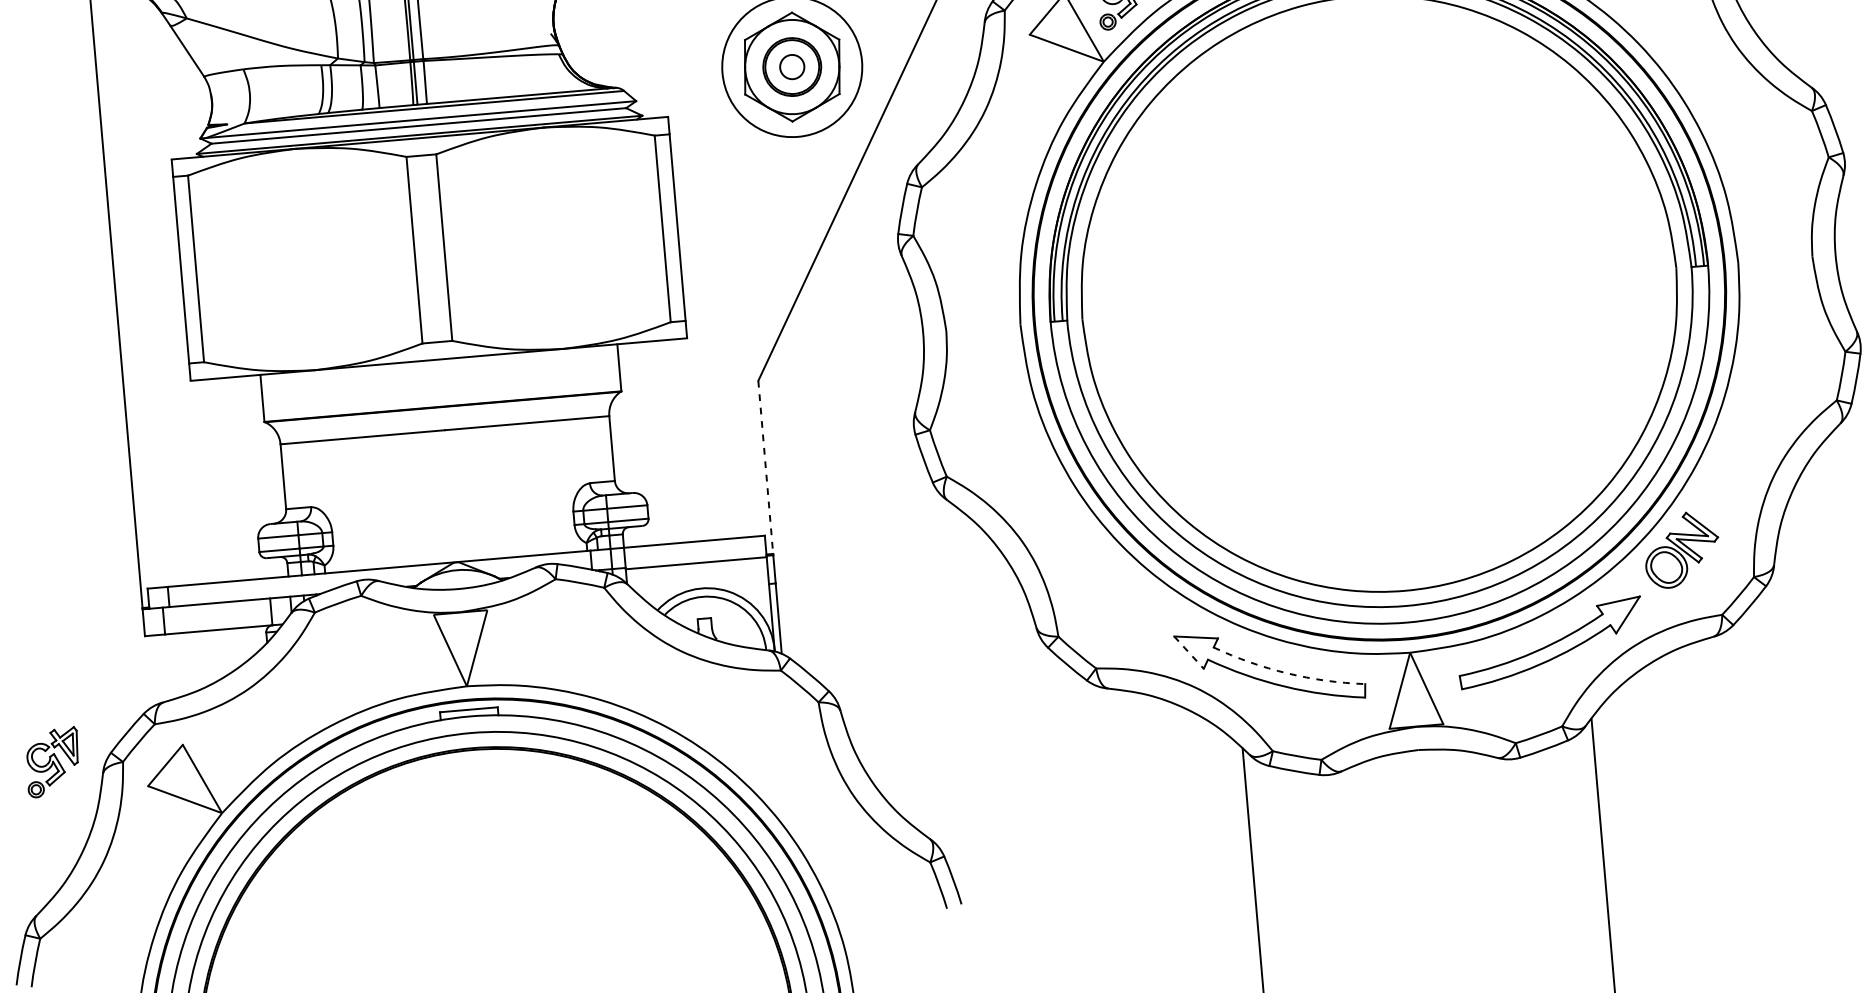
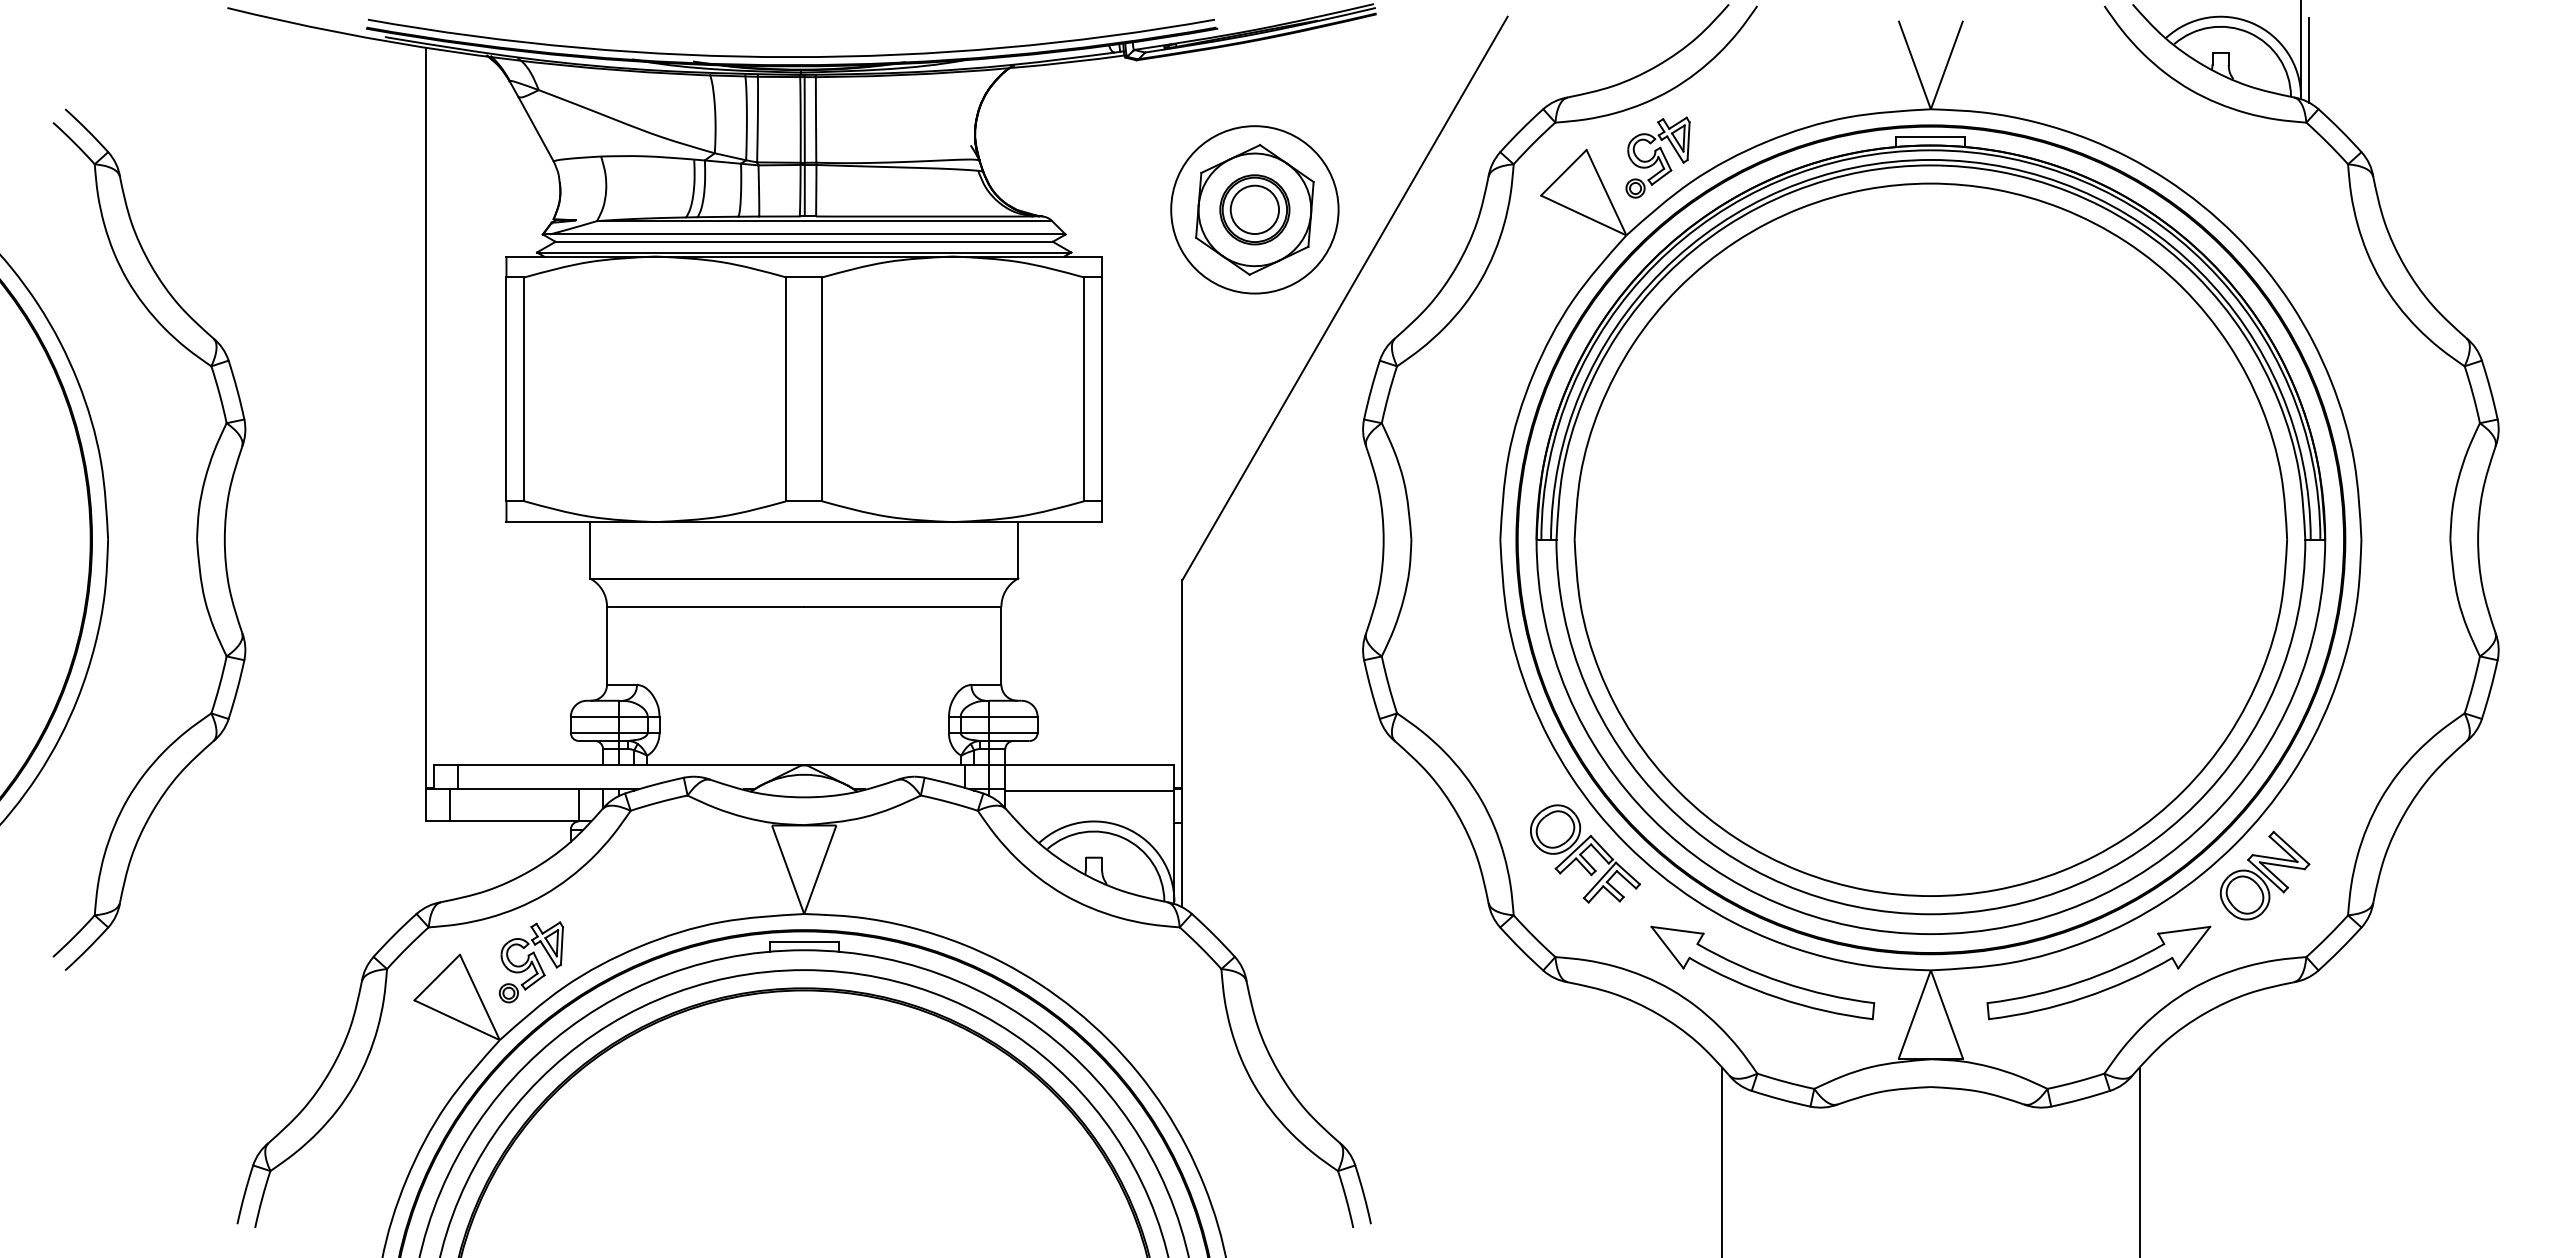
circle: (791, 66) -> (1254, 209), size x1.67
line: (765, 467) -> (1182, 683), dashed -> solid
part: (1113, 580) -> (1585, 853), added
line: (1189, 653) -> (1667, 948), dashed -> solid
arc: (1287, 673) -> (1782, 982), dashed -> solid
part: (52, 762) -> (530, 962), moved

